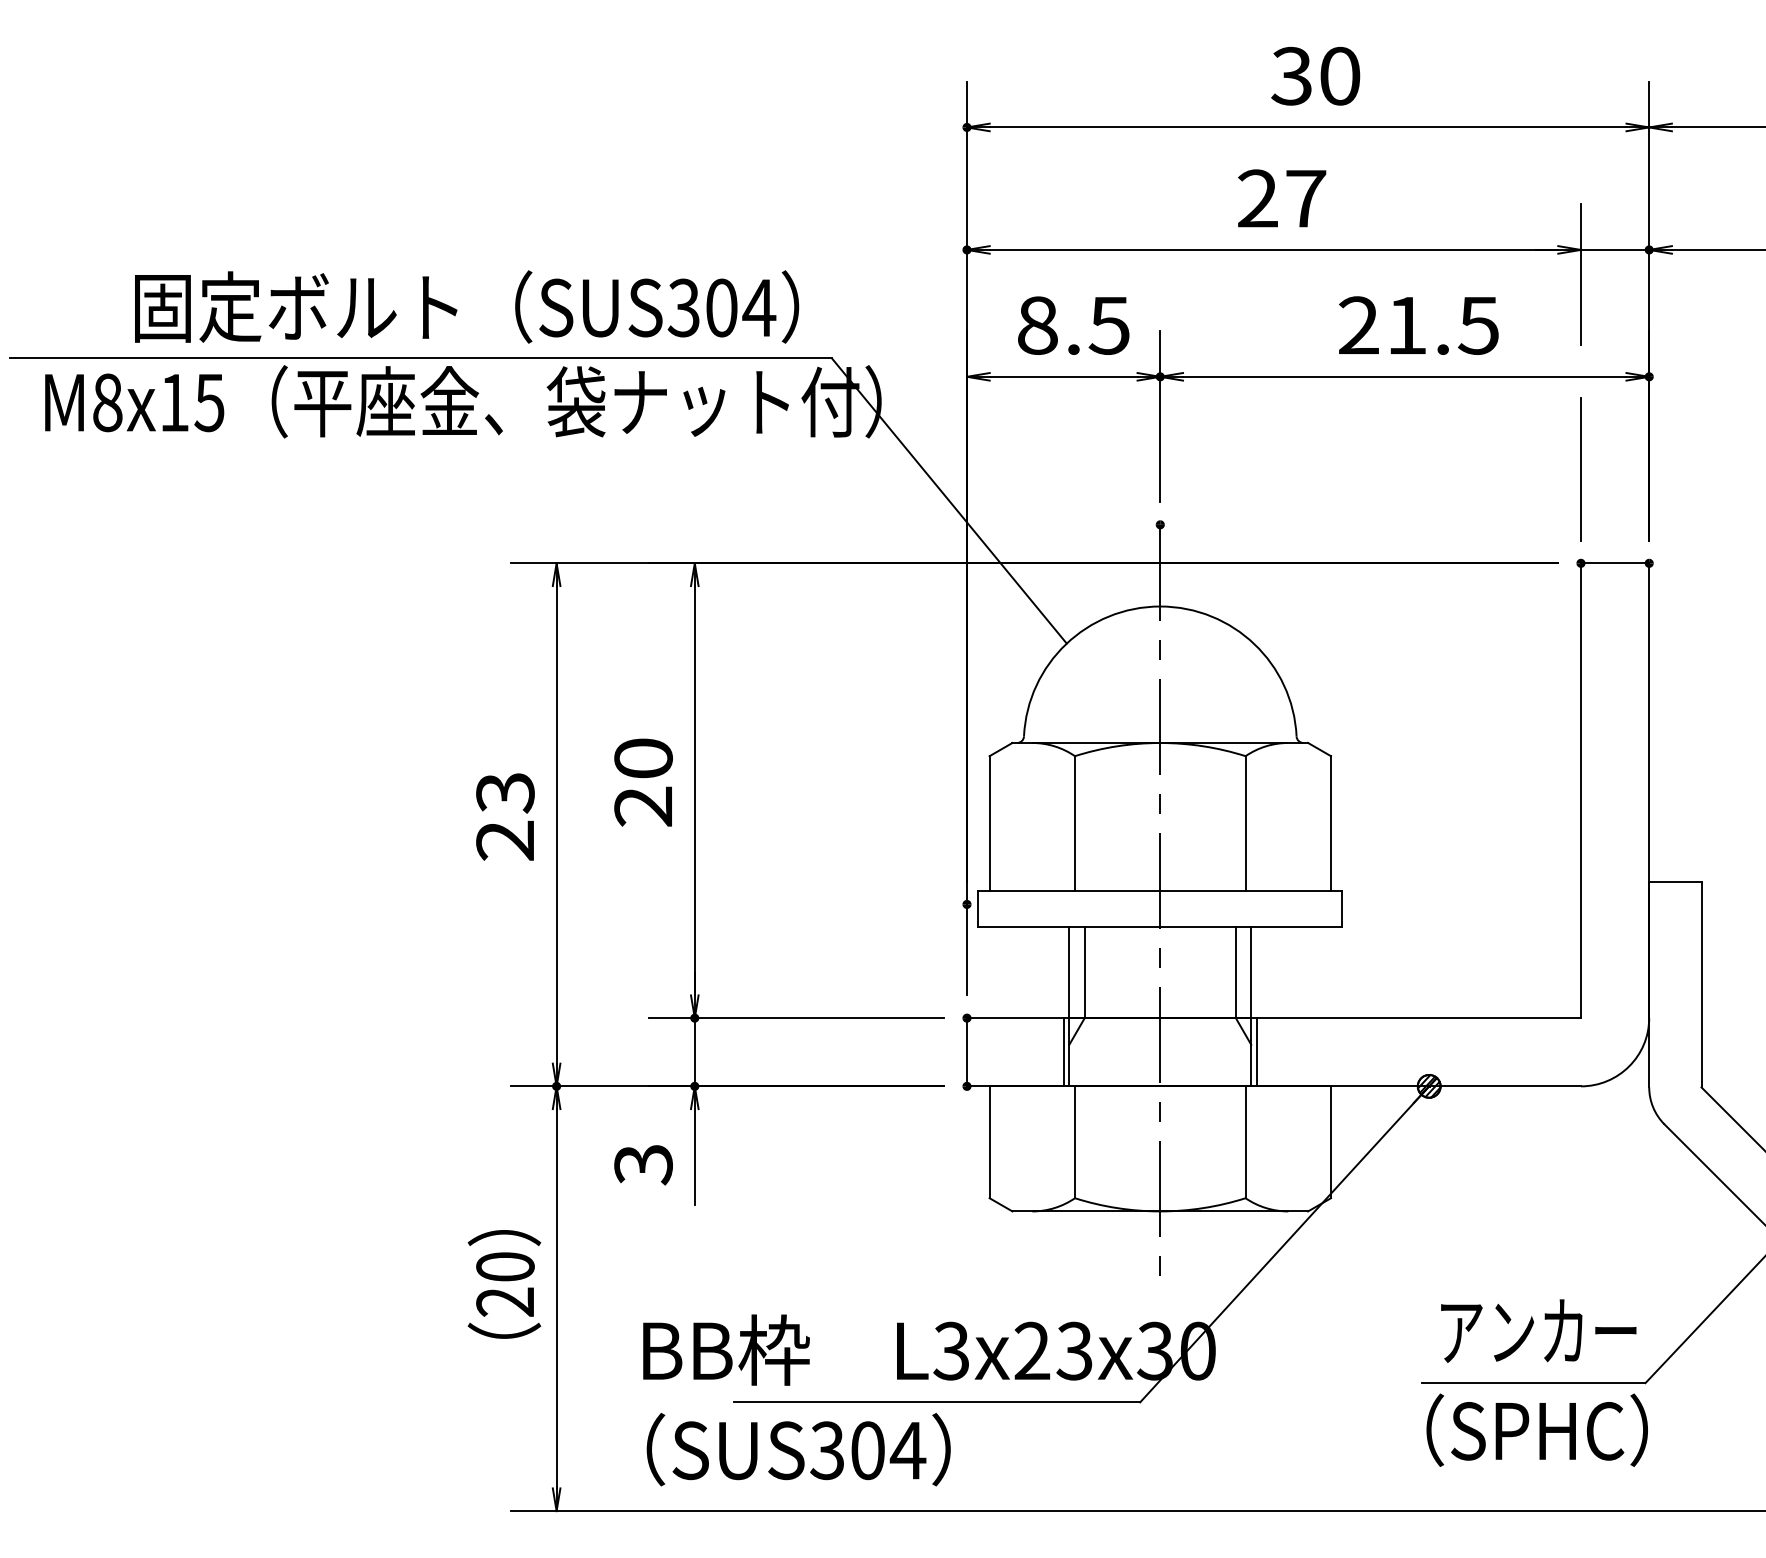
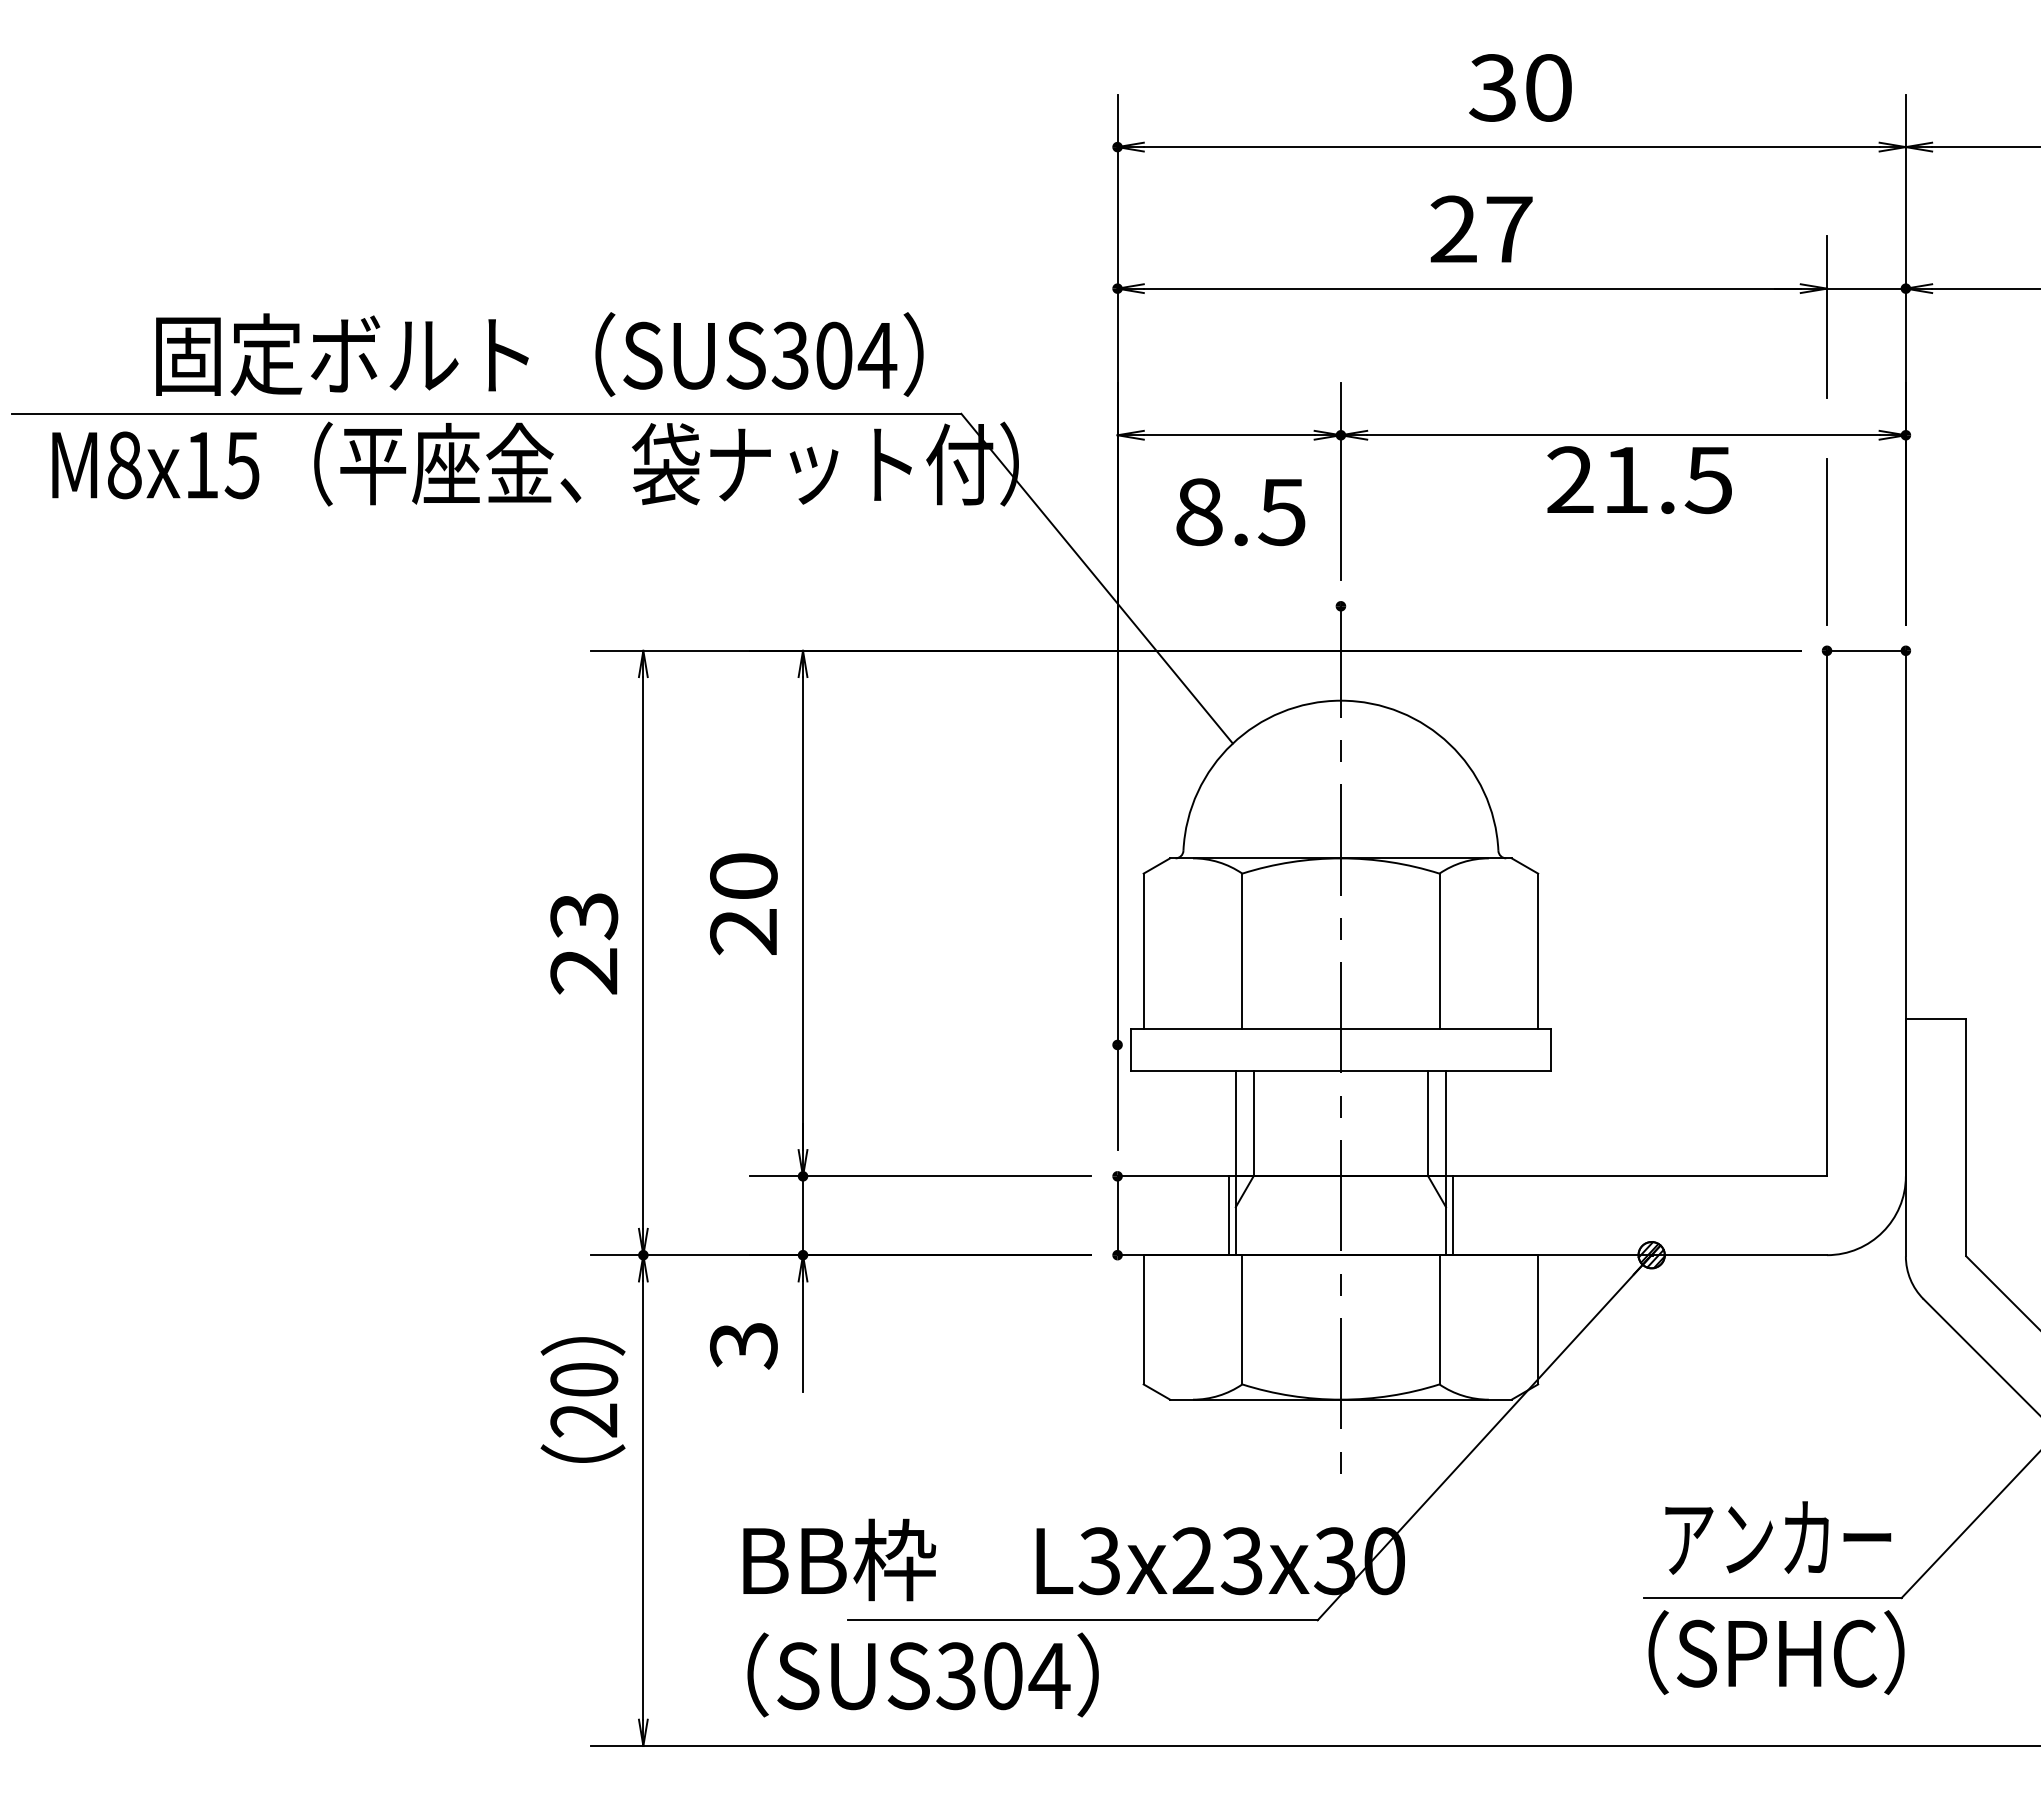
text: (1073, 325) -> (1240, 512), moved
text: (1418, 325) -> (1639, 480), moved
text: (503, 1283) -> (582, 1399), moved

